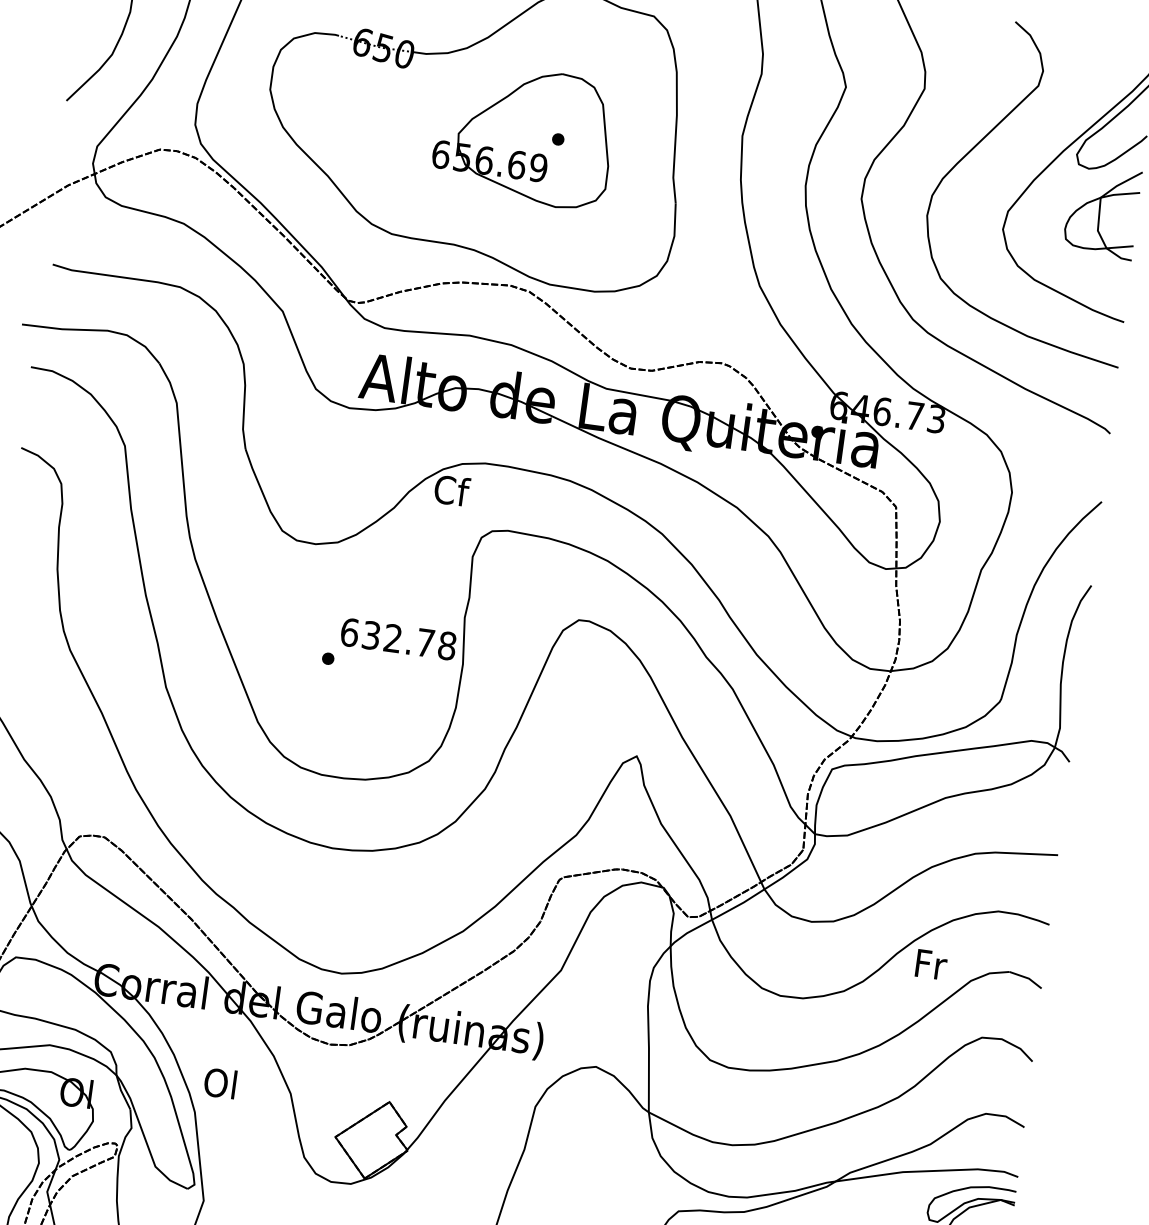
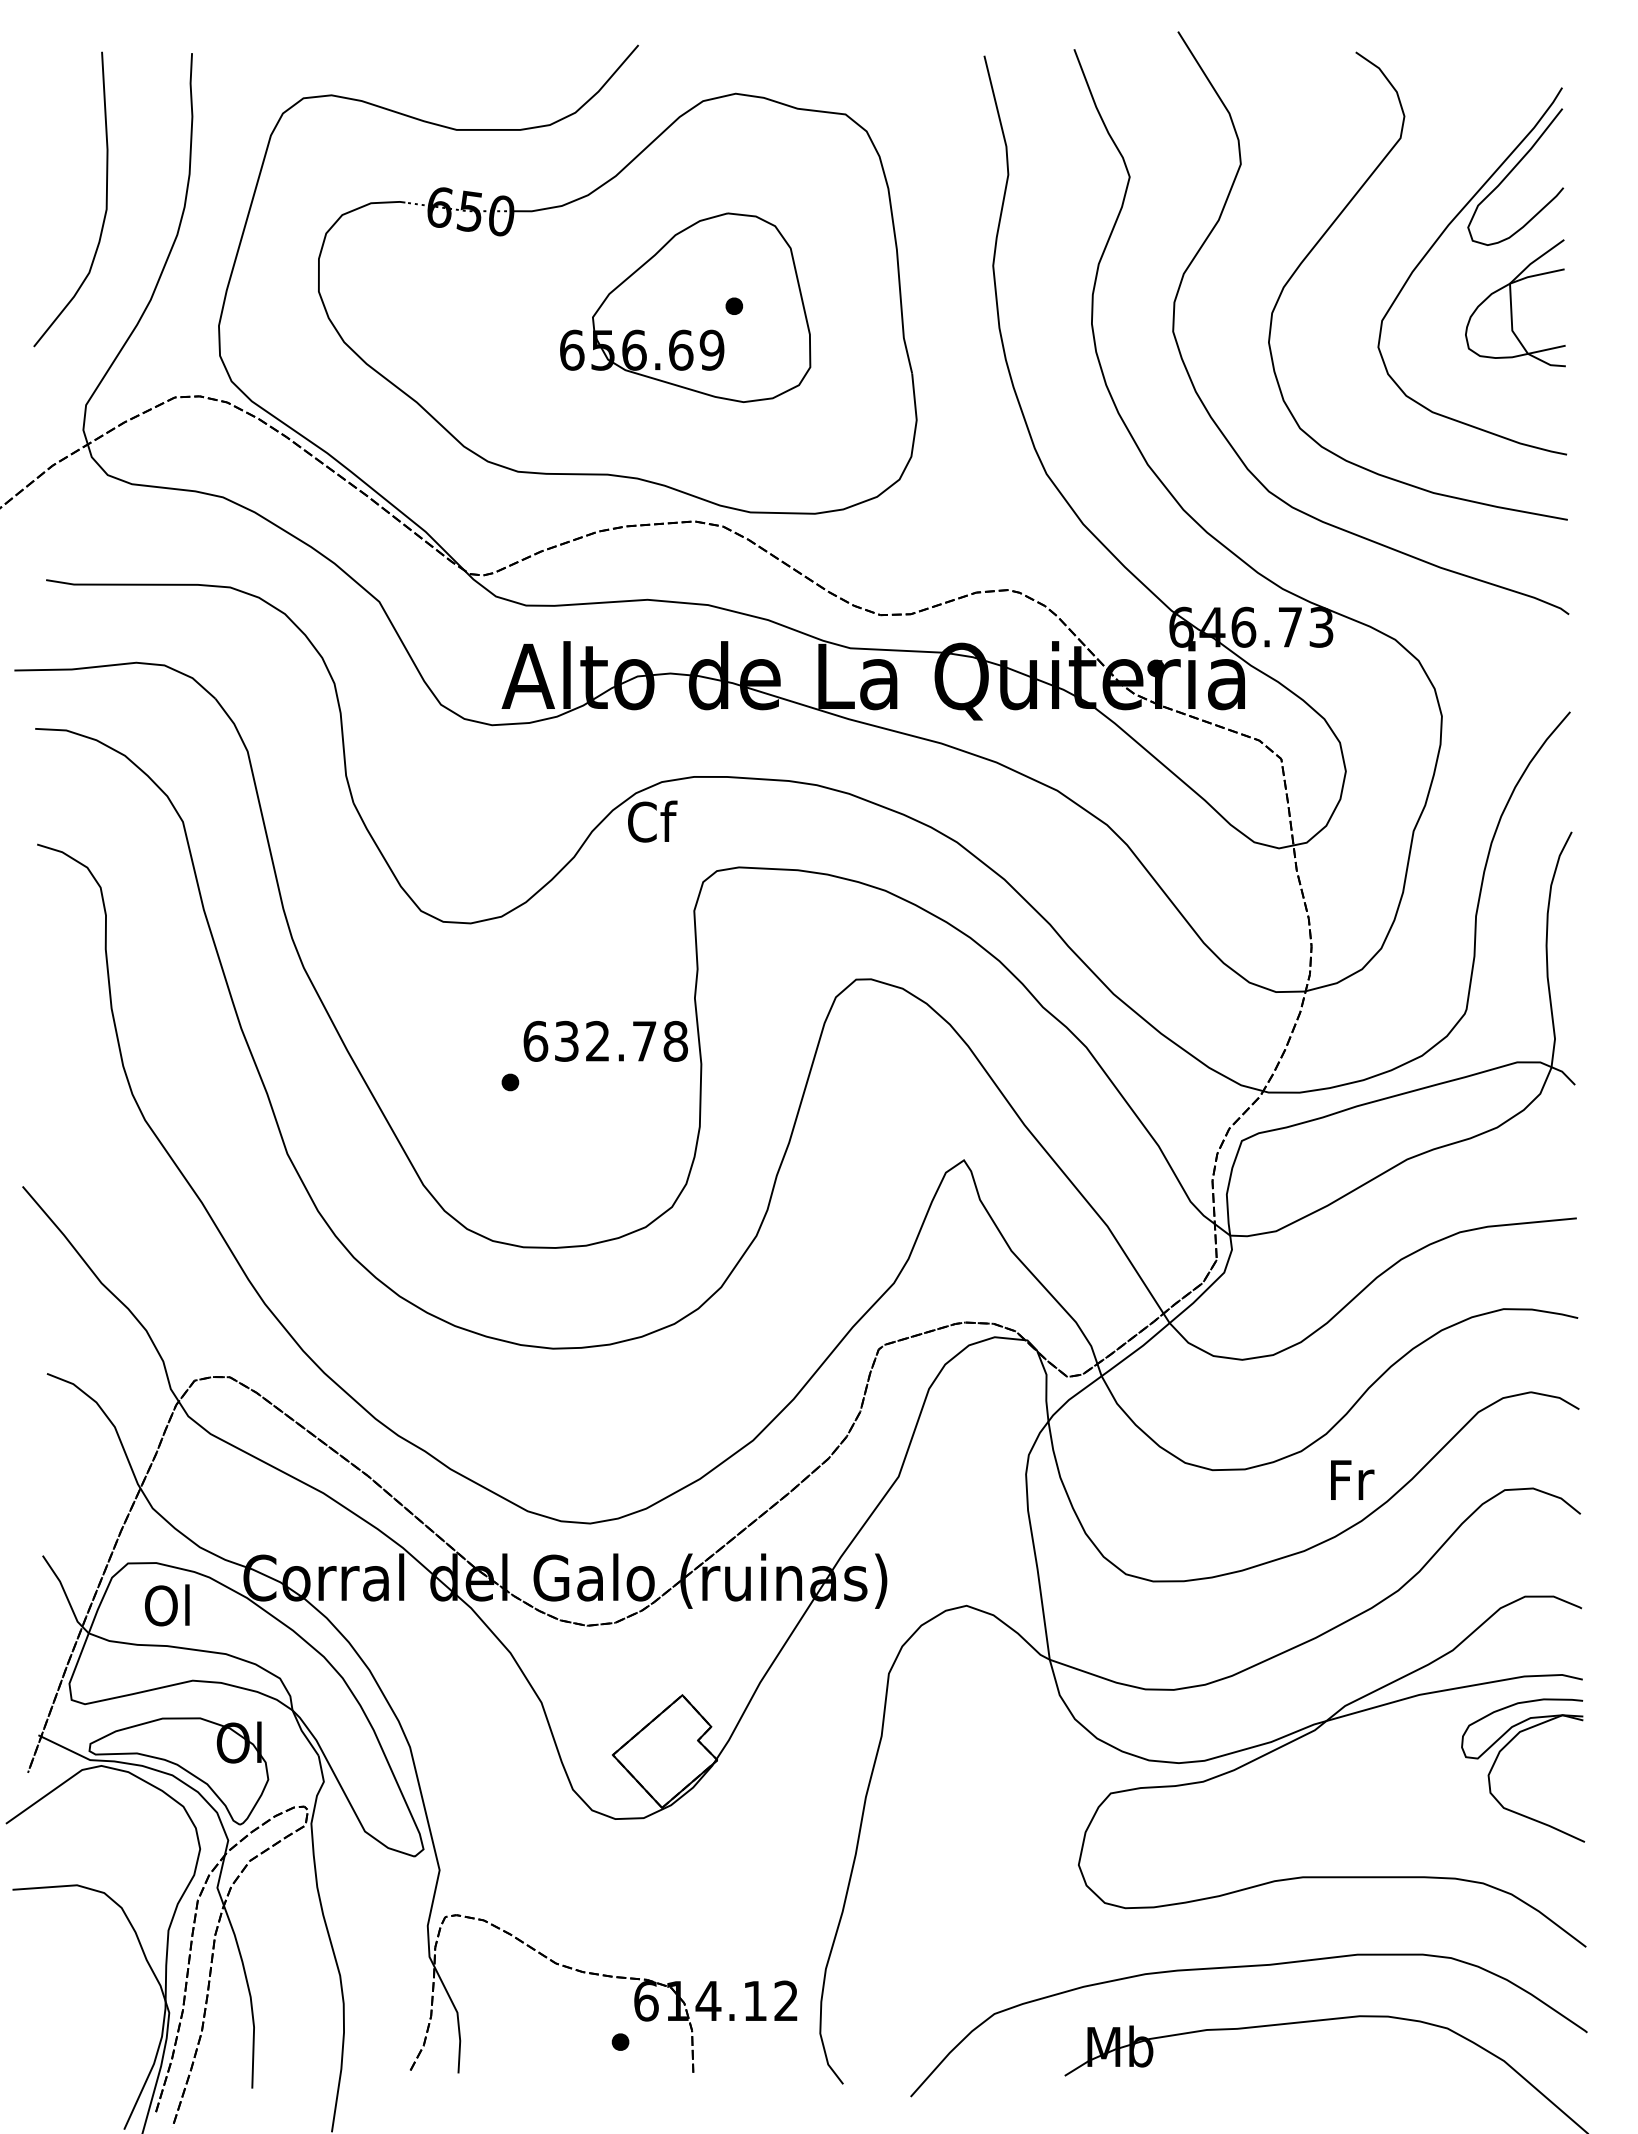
text: (931, 964) -> (1352, 1479), moved
text: (220, 1083) -> (167, 1605), moved

